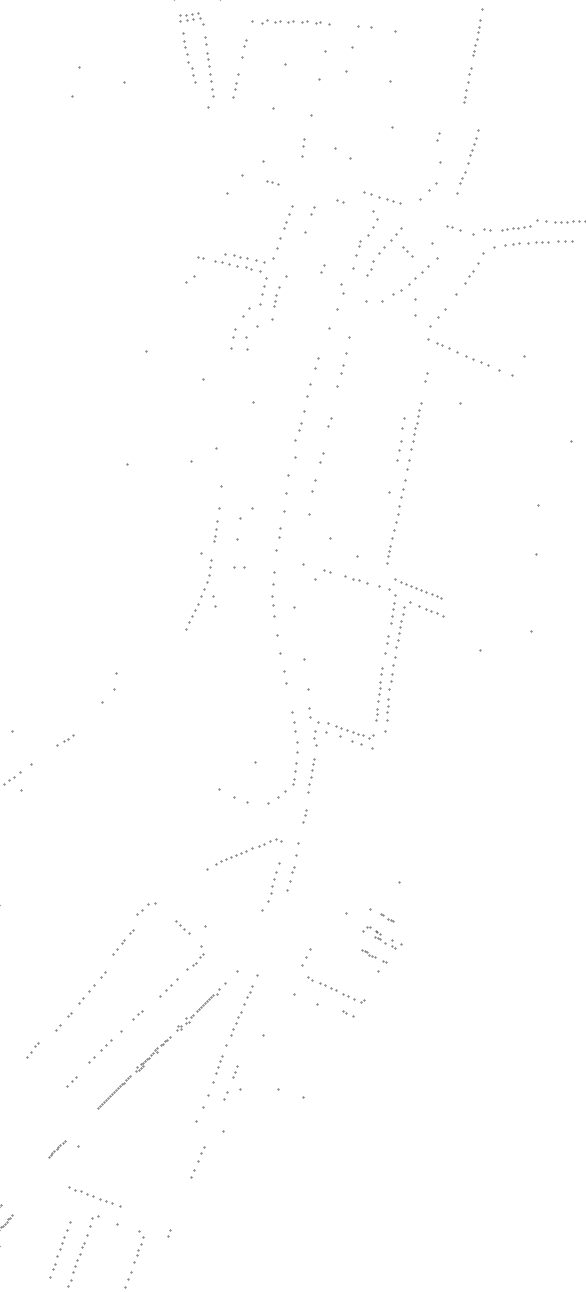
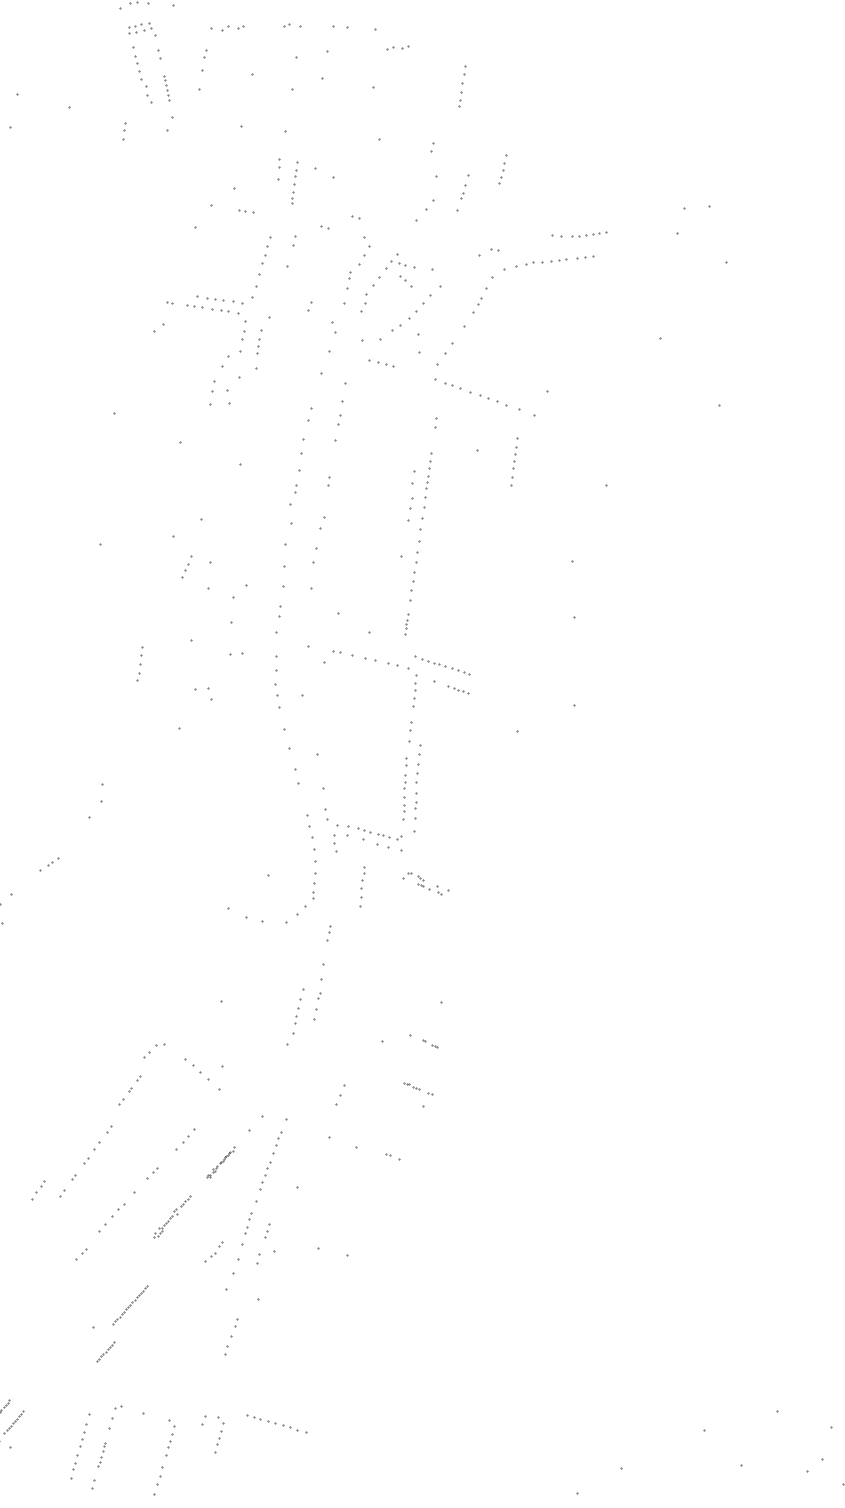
part: (297, 21) -> (397, 47), moved
part: (476, 37) -> (294, 182), moved
part: (209, 71) -> (166, 88), size x0.6
part: (234, 90) -> (124, 131), moved
part: (473, 142) -> (502, 169), moved
part: (389, 200) -> (381, 363), moved
part: (453, 228) -> (406, 265), moved
part: (516, 228) -> (528, 246), removed
part: (215, 531) -> (206, 614), removed
part: (389, 551) -> (406, 624), size x0.7
part: (207, 573) -> (139, 663), moved
part: (356, 579) -> (370, 659), size x1.4
part: (431, 610) -> (458, 689), size x0.7
part: (193, 612) -> (186, 566), moved
part: (400, 627) -> (514, 461), moved
part: (311, 775) -> (362, 886), moved
part: (249, 851) -> (267, 977), removed
part: (182, 927) -> (196, 1069), size x1.6
part: (381, 937) -> (425, 883), moved
part: (194, 961) -> (213, 1251), moved
part: (335, 990) -> (376, 1130), removed
part: (198, 1009) -> (220, 1162), size x0.6
part: (32, 1050) -> (38, 1190), moved
part: (114, 1092) -> (130, 1305), moved
part: (56, 1148) -> (105, 1351), moved
part: (94, 1196) -> (276, 1423), moved
part: (182, 1246) -> (219, 1434), added
part: (78, 1257) -> (101, 1454), size x0.7

